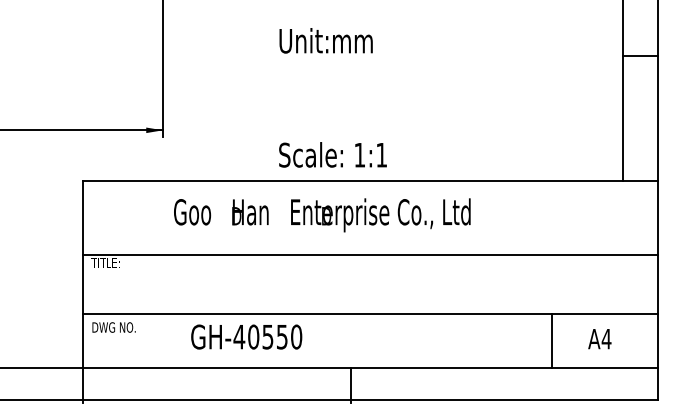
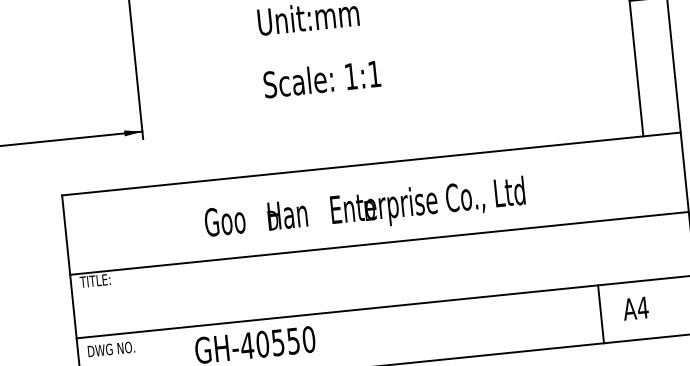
text: (332, 154) -> (321, 78), moved
text: (322, 215) -> (365, 210), moved
line: (552, 340) -> (601, 313), moved

